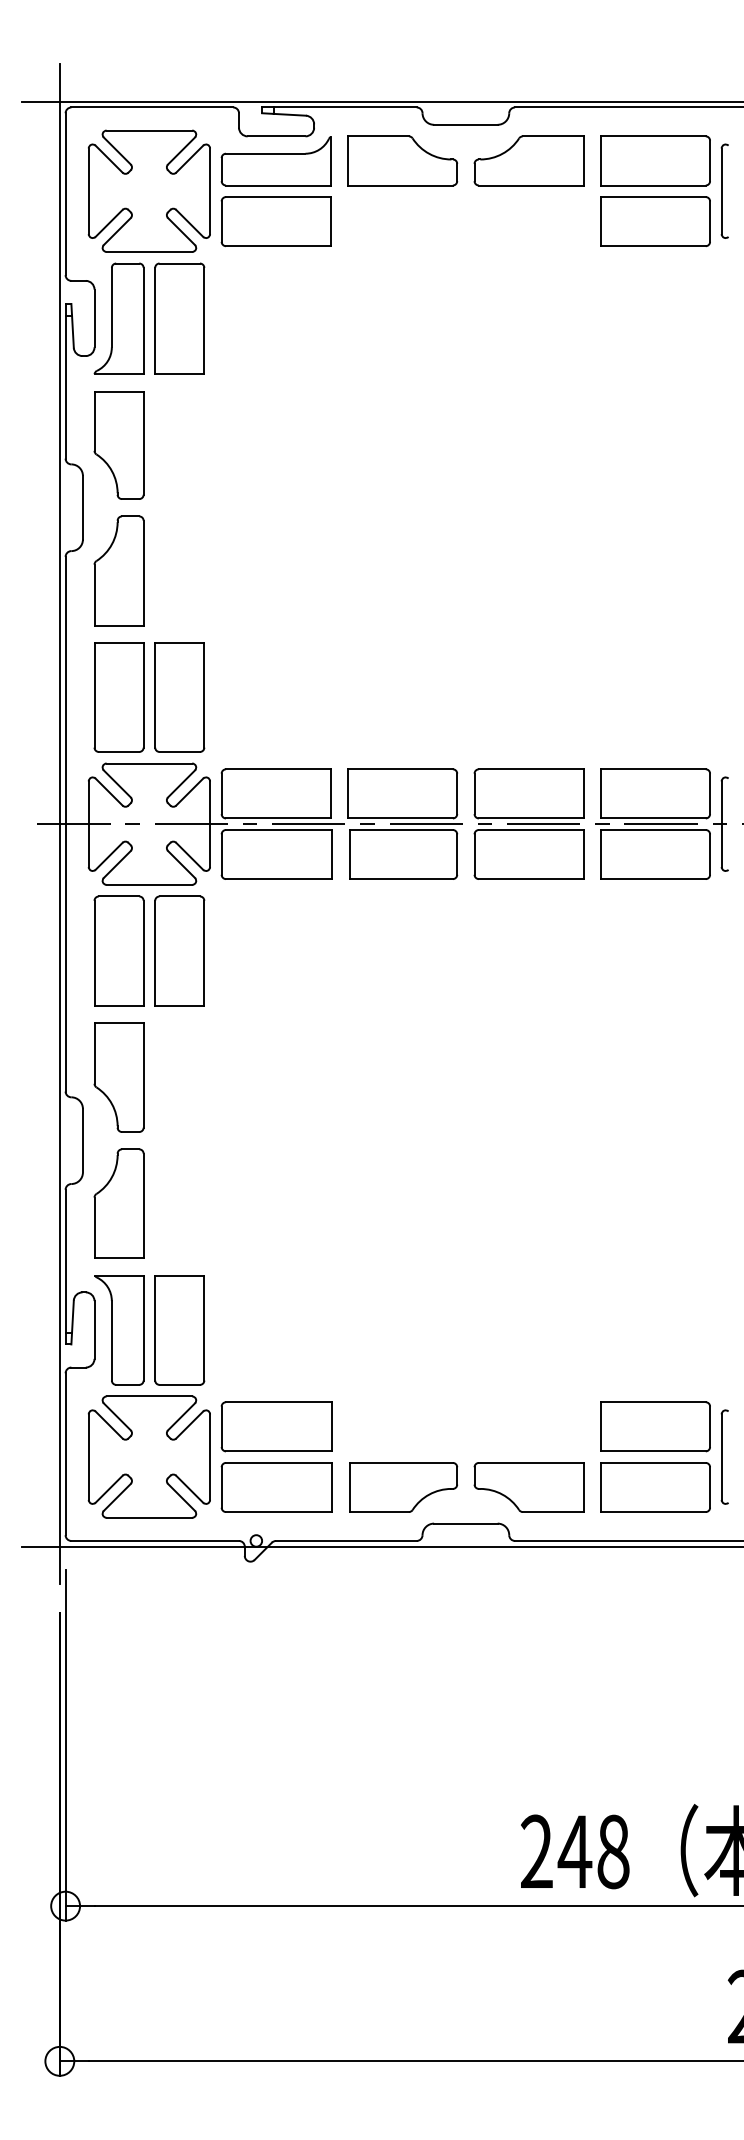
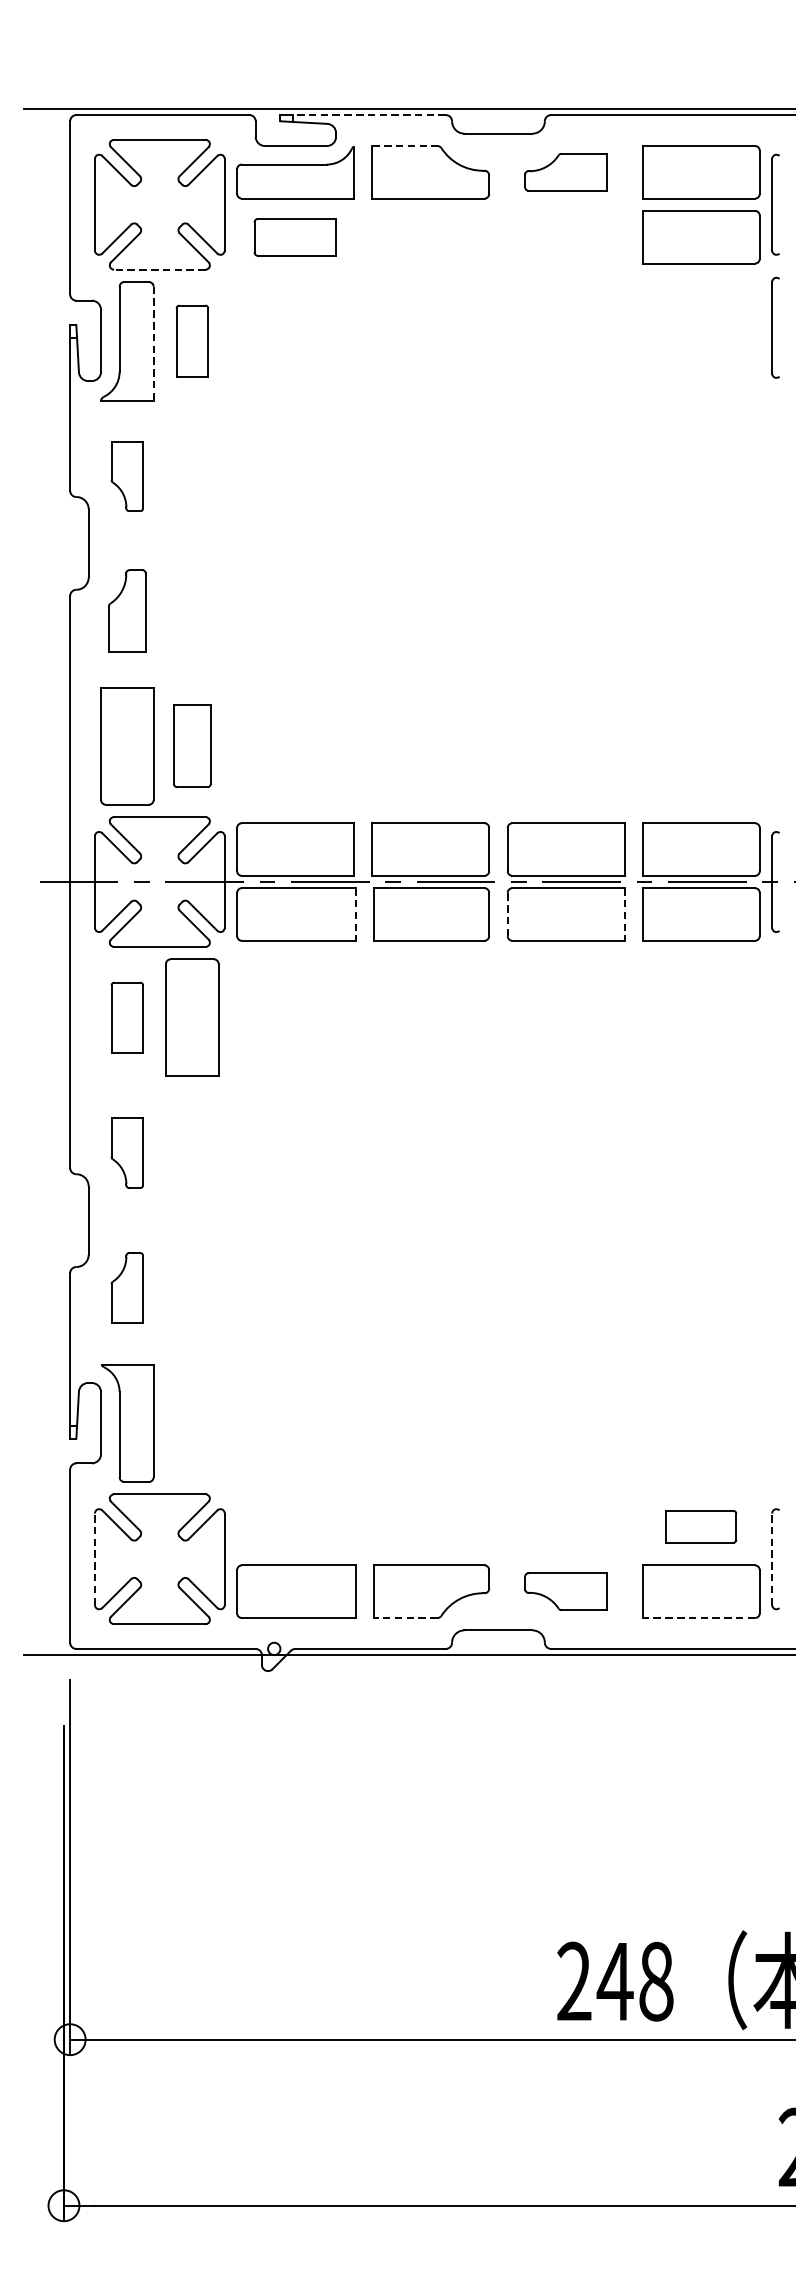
line: (345, 107) -> (369, 115), solid -> dashed
line: (379, 136) -> (406, 146), solid -> dashed
part: (528, 160) -> (565, 171), size x0.7
part: (275, 221) -> (294, 237), size x0.7
line: (149, 251) -> (159, 269), solid -> dashed
part: (724, 305) -> (775, 326), added
part: (179, 318) -> (192, 340), size x0.6
line: (143, 321) -> (153, 344), solid -> dashed
part: (118, 445) -> (126, 476), size x0.6
part: (118, 570) -> (126, 610), size x0.7
part: (179, 697) -> (192, 746), size x0.7
line: (59, 824) -> (63, 882), removed
line: (332, 854) -> (355, 914), solid -> dashed
line: (474, 854) -> (507, 914), solid -> dashed
line: (583, 854) -> (624, 914), solid -> dashed
part: (118, 950) -> (126, 1017), size x0.6
part: (118, 1077) -> (126, 1153), size x0.6
part: (118, 1203) -> (126, 1287), size x0.6
part: (179, 1330) -> (192, 1423), removed
part: (276, 1426) -> (295, 1526), removed
part: (655, 1426) -> (701, 1526), size x0.6
line: (88, 1457) -> (94, 1559), solid -> dashed
line: (721, 1457) -> (771, 1559), solid -> dashed
part: (528, 1487) -> (565, 1591), size x0.7
line: (379, 1512) -> (406, 1618), solid -> dashed
line: (652, 1512) -> (698, 1618), solid -> dashed

